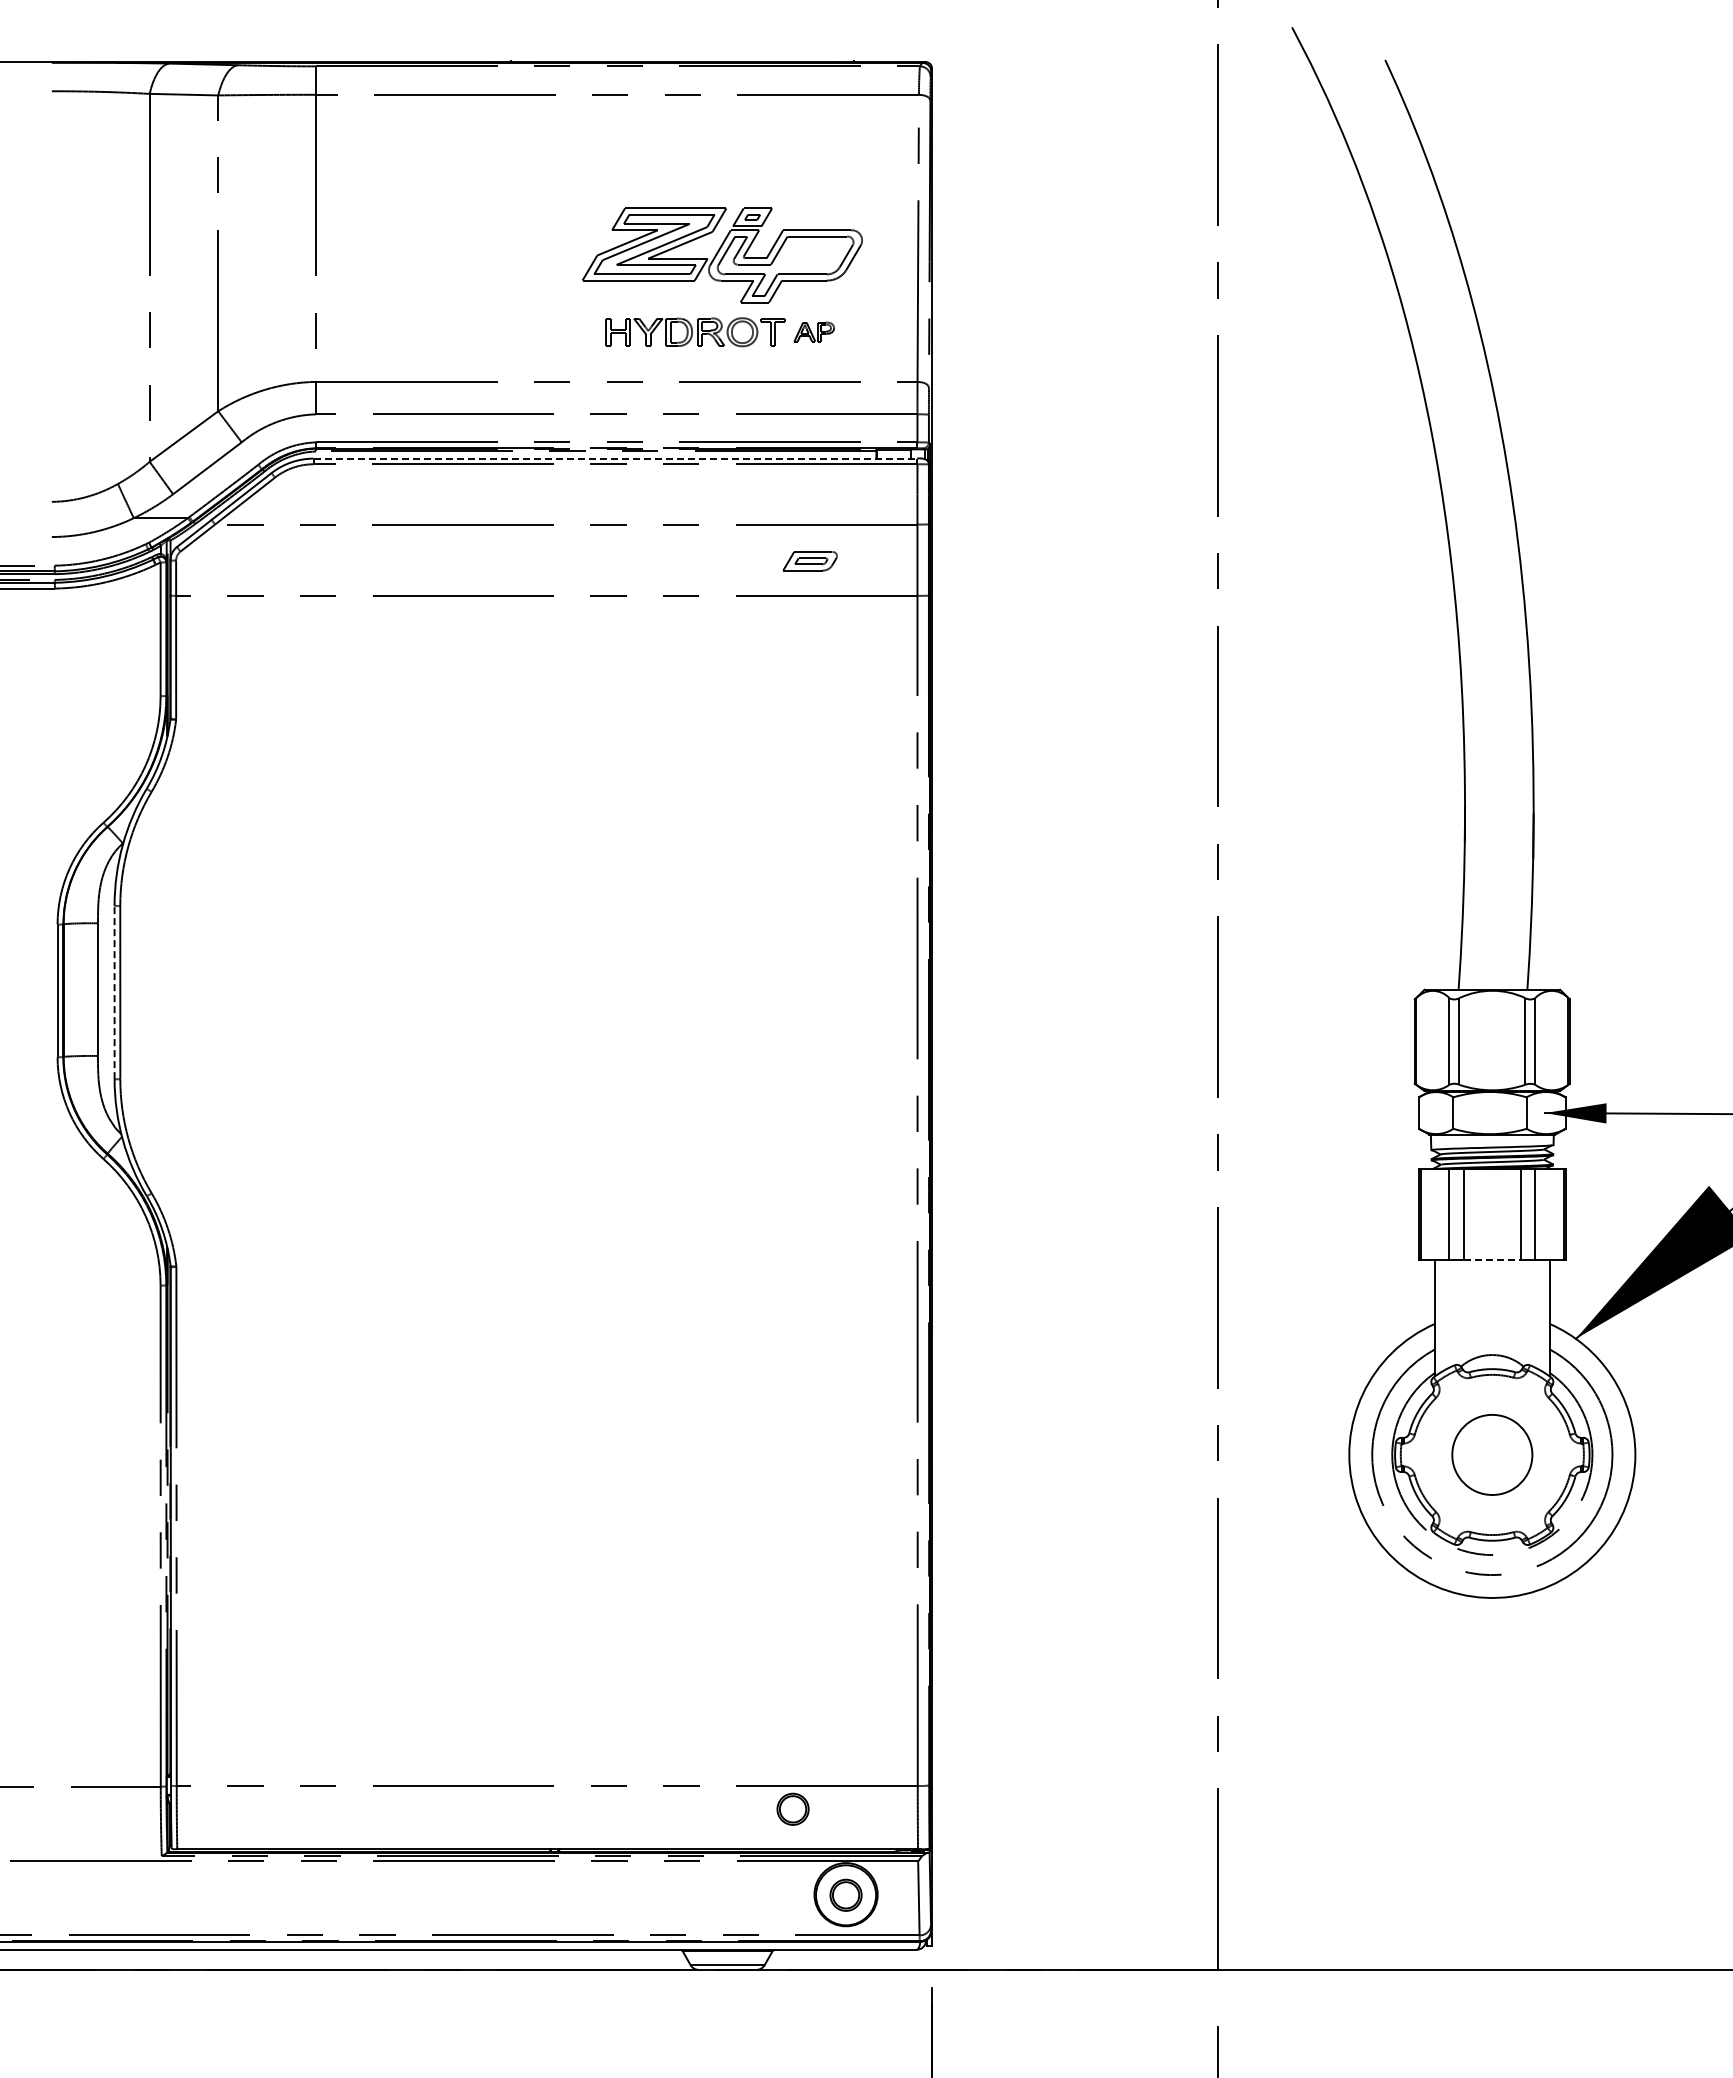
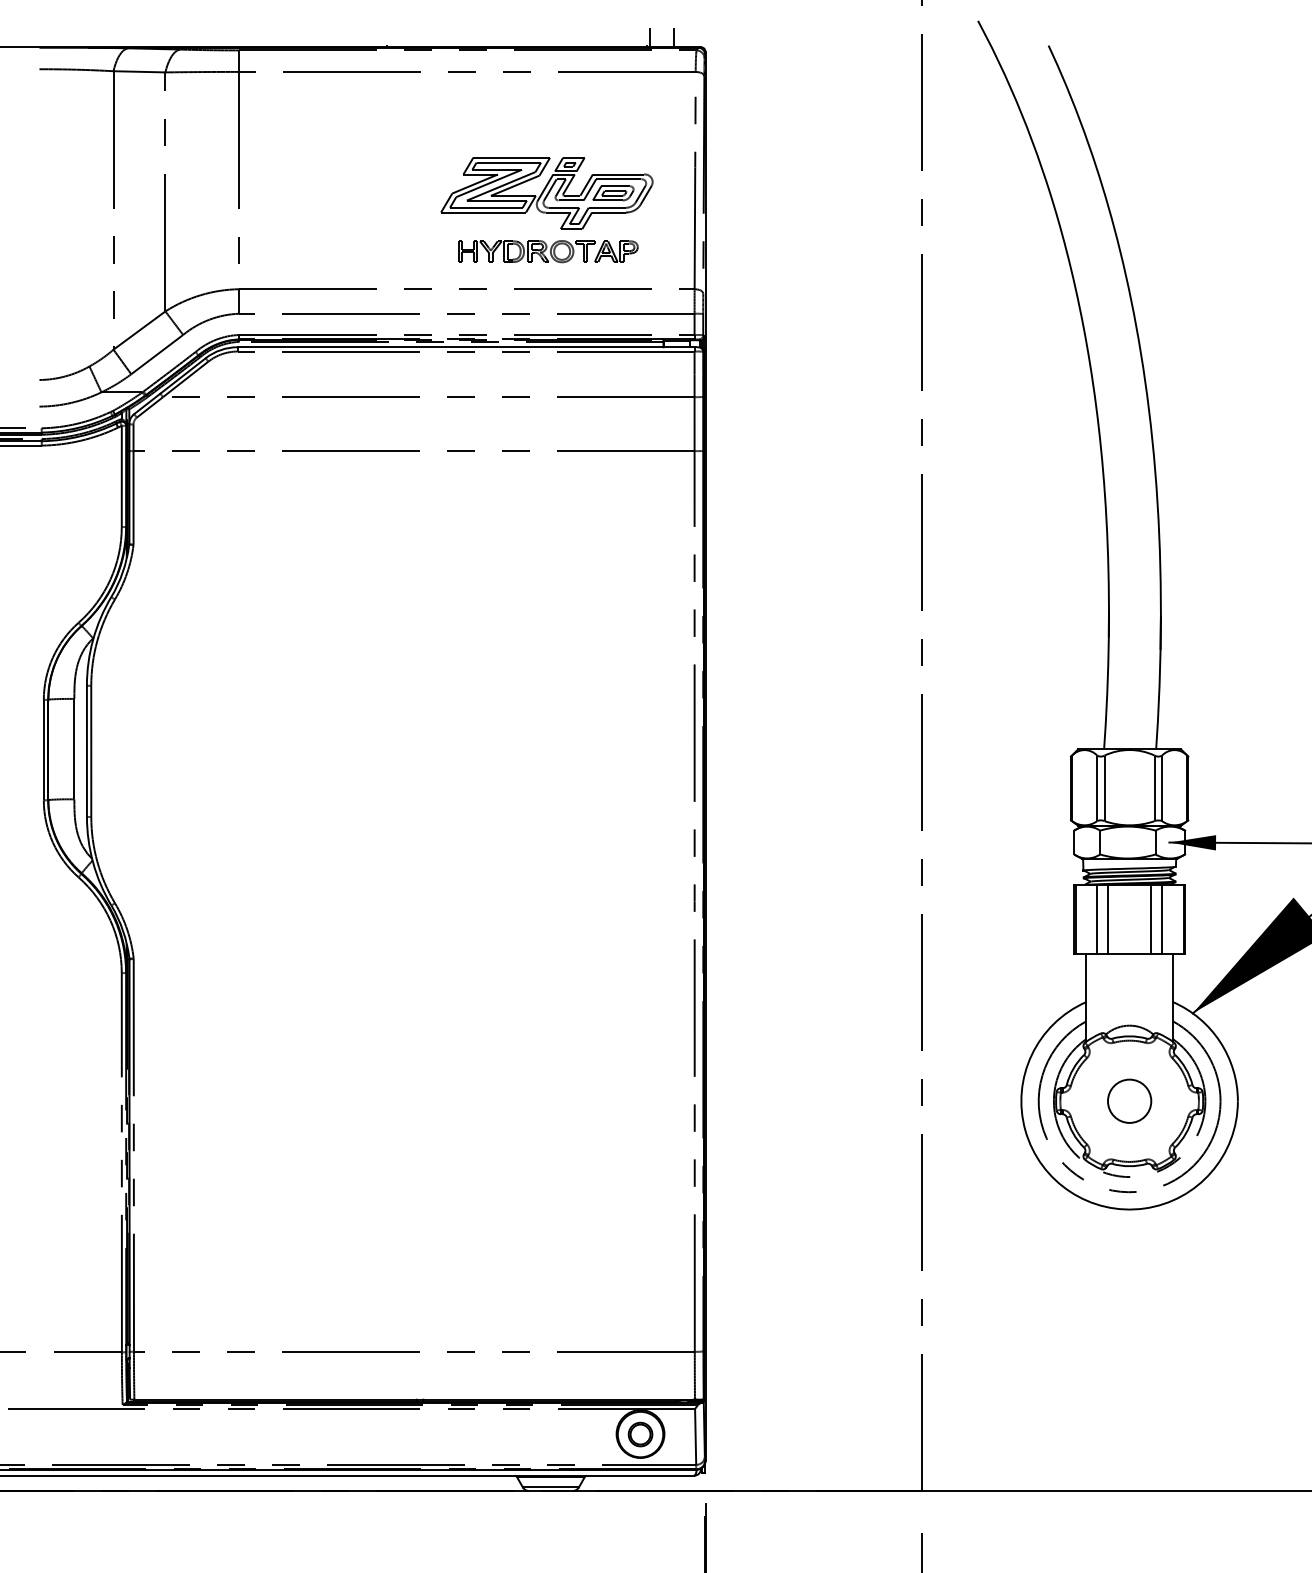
line: (858, 50) -> (649, 38), added
line: (889, 50) -> (673, 38), added
part: (814, 331) -> (616, 251), size x1.43
line: (615, 458) -> (466, 347), dashed -> solid
part: (809, 561) -> (612, 193), moved
line: (114, 992) -> (86, 751), dashed -> solid
line: (1492, 1260) -> (1129, 954), dashed -> solid
circle: (1491, 1454) -> (1129, 1100), size x0.71
part: (792, 1808) -> (599, 1368), removed

